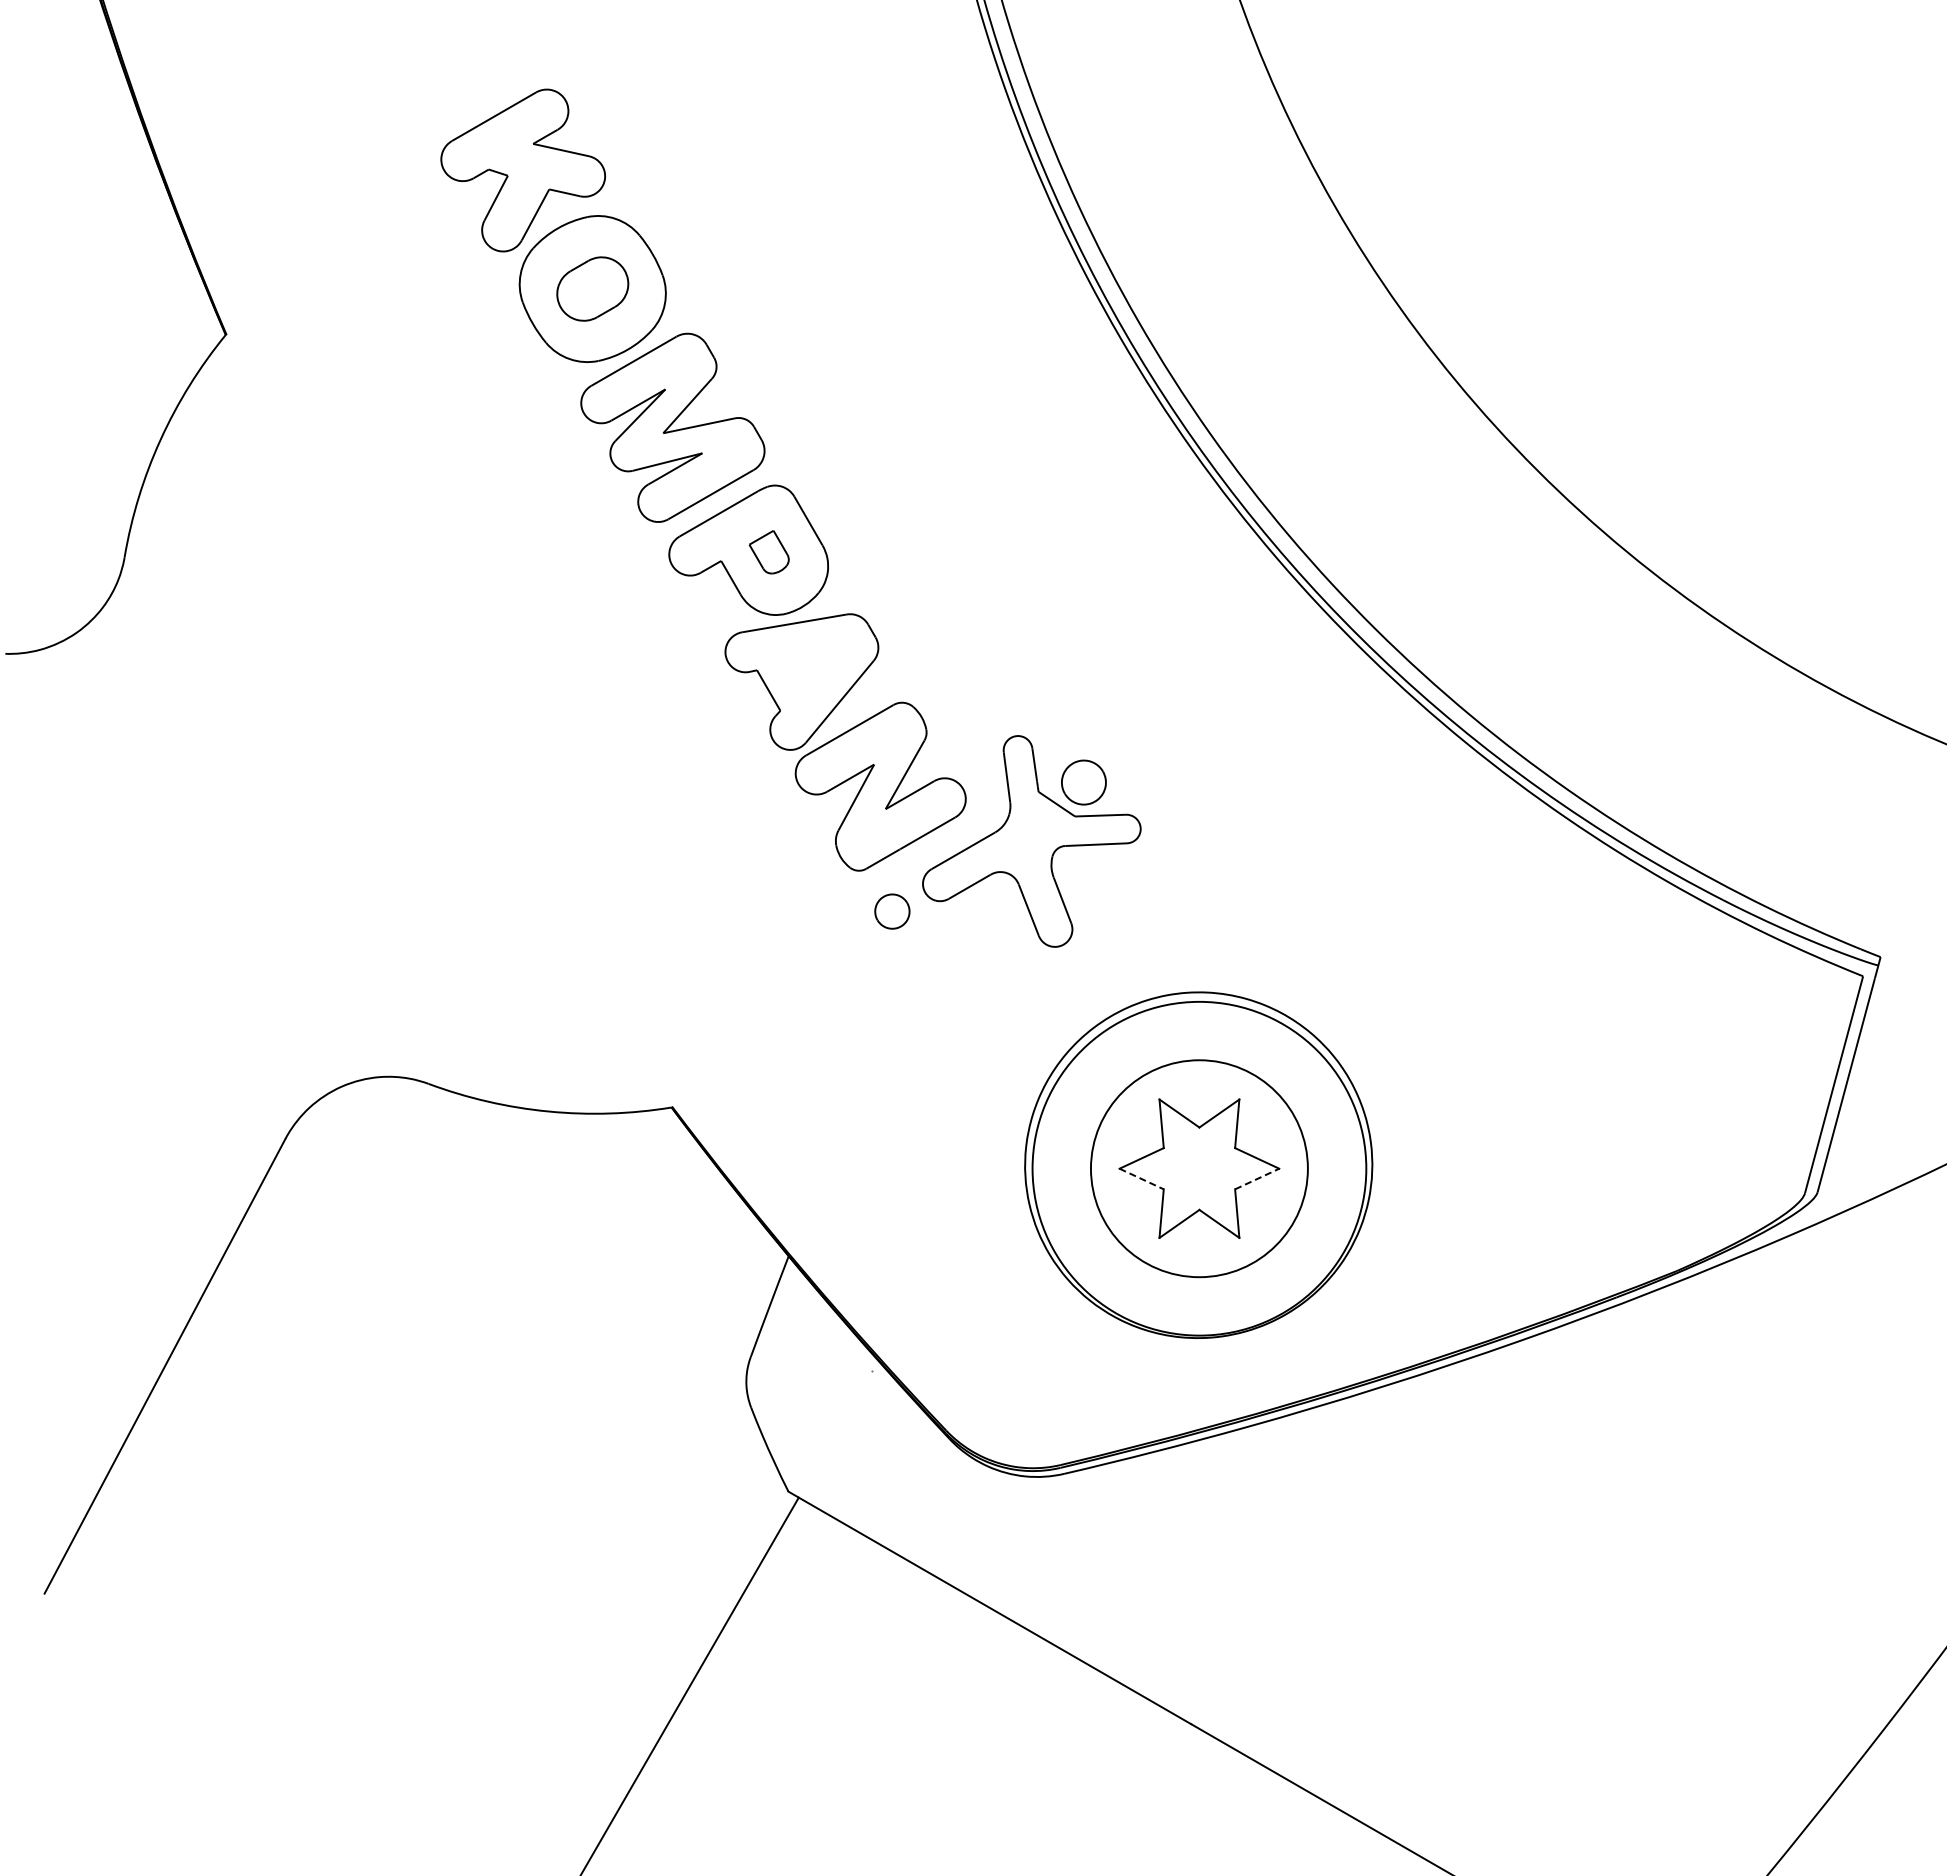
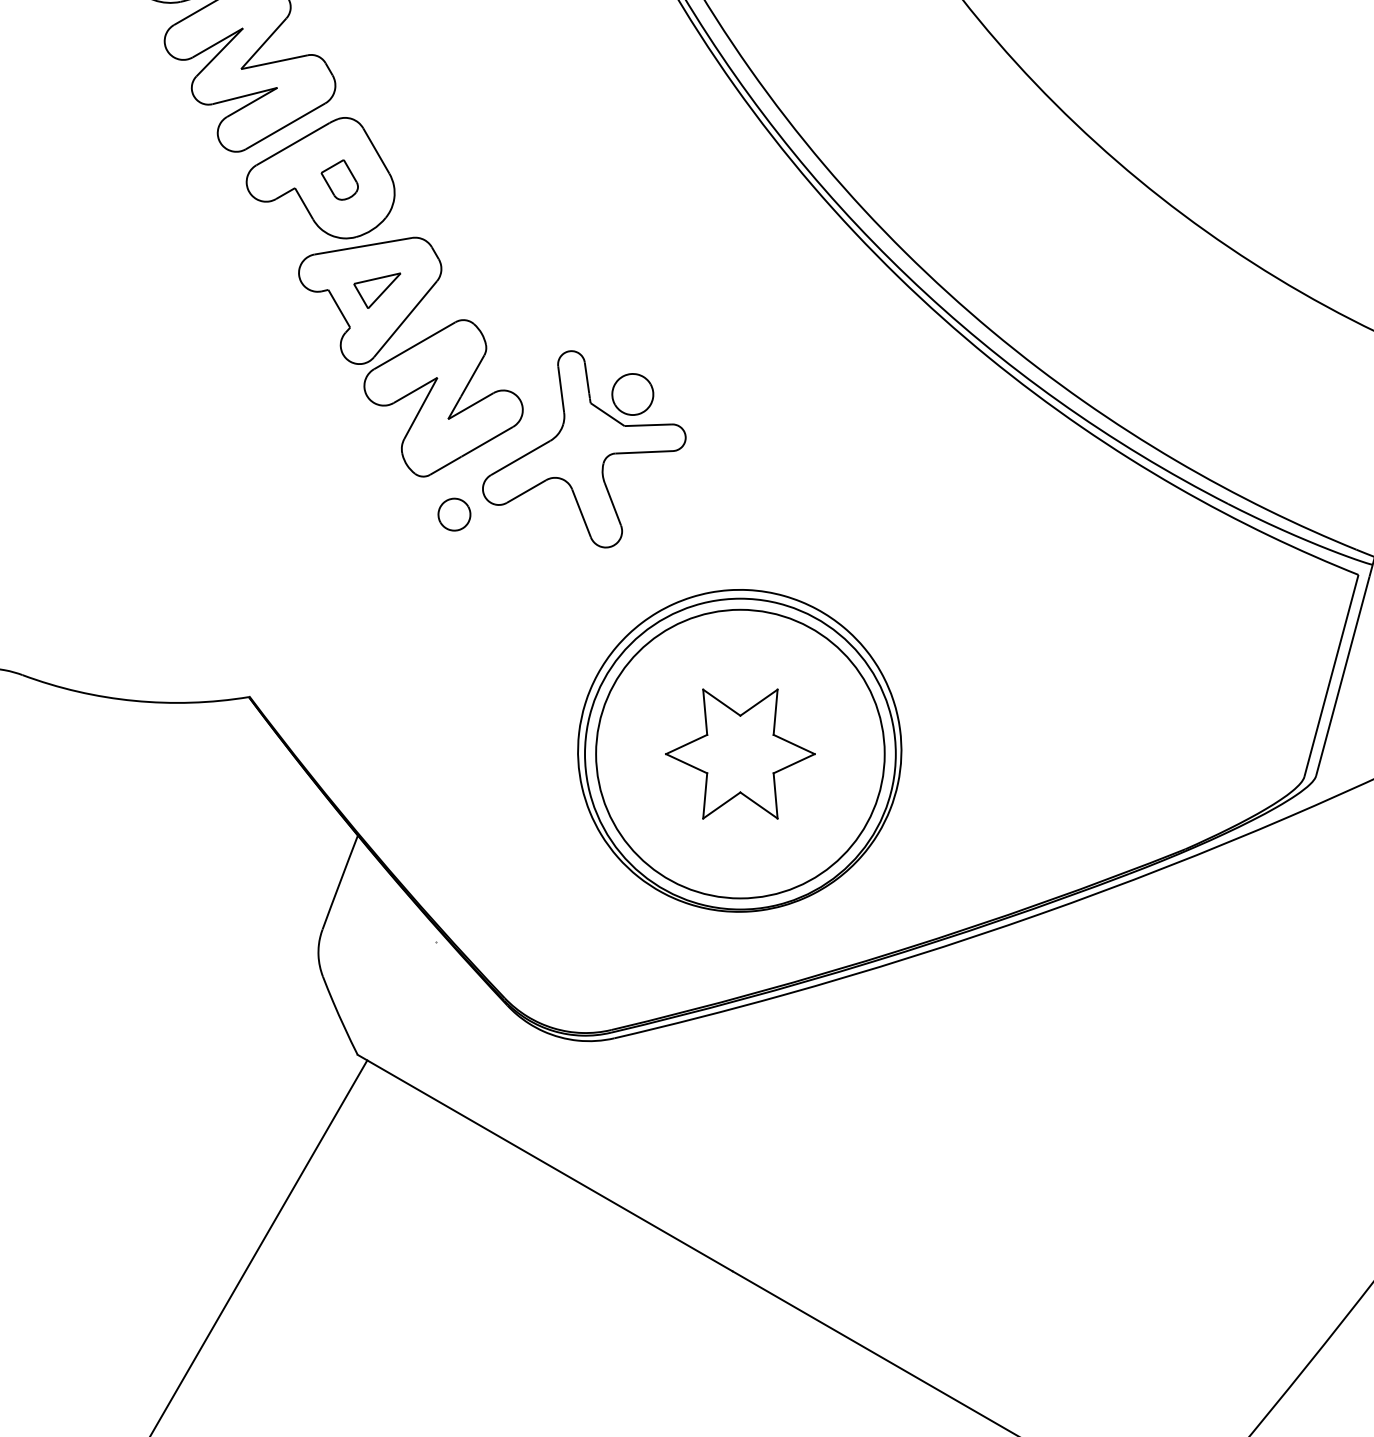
part: (809, 670) -> (377, 290), added
circle: (1199, 1168) -> (740, 753), size x1.43
line: (1257, 1178) -> (794, 763), dashed -> solid
line: (1142, 1179) -> (687, 764), dashed -> solid

